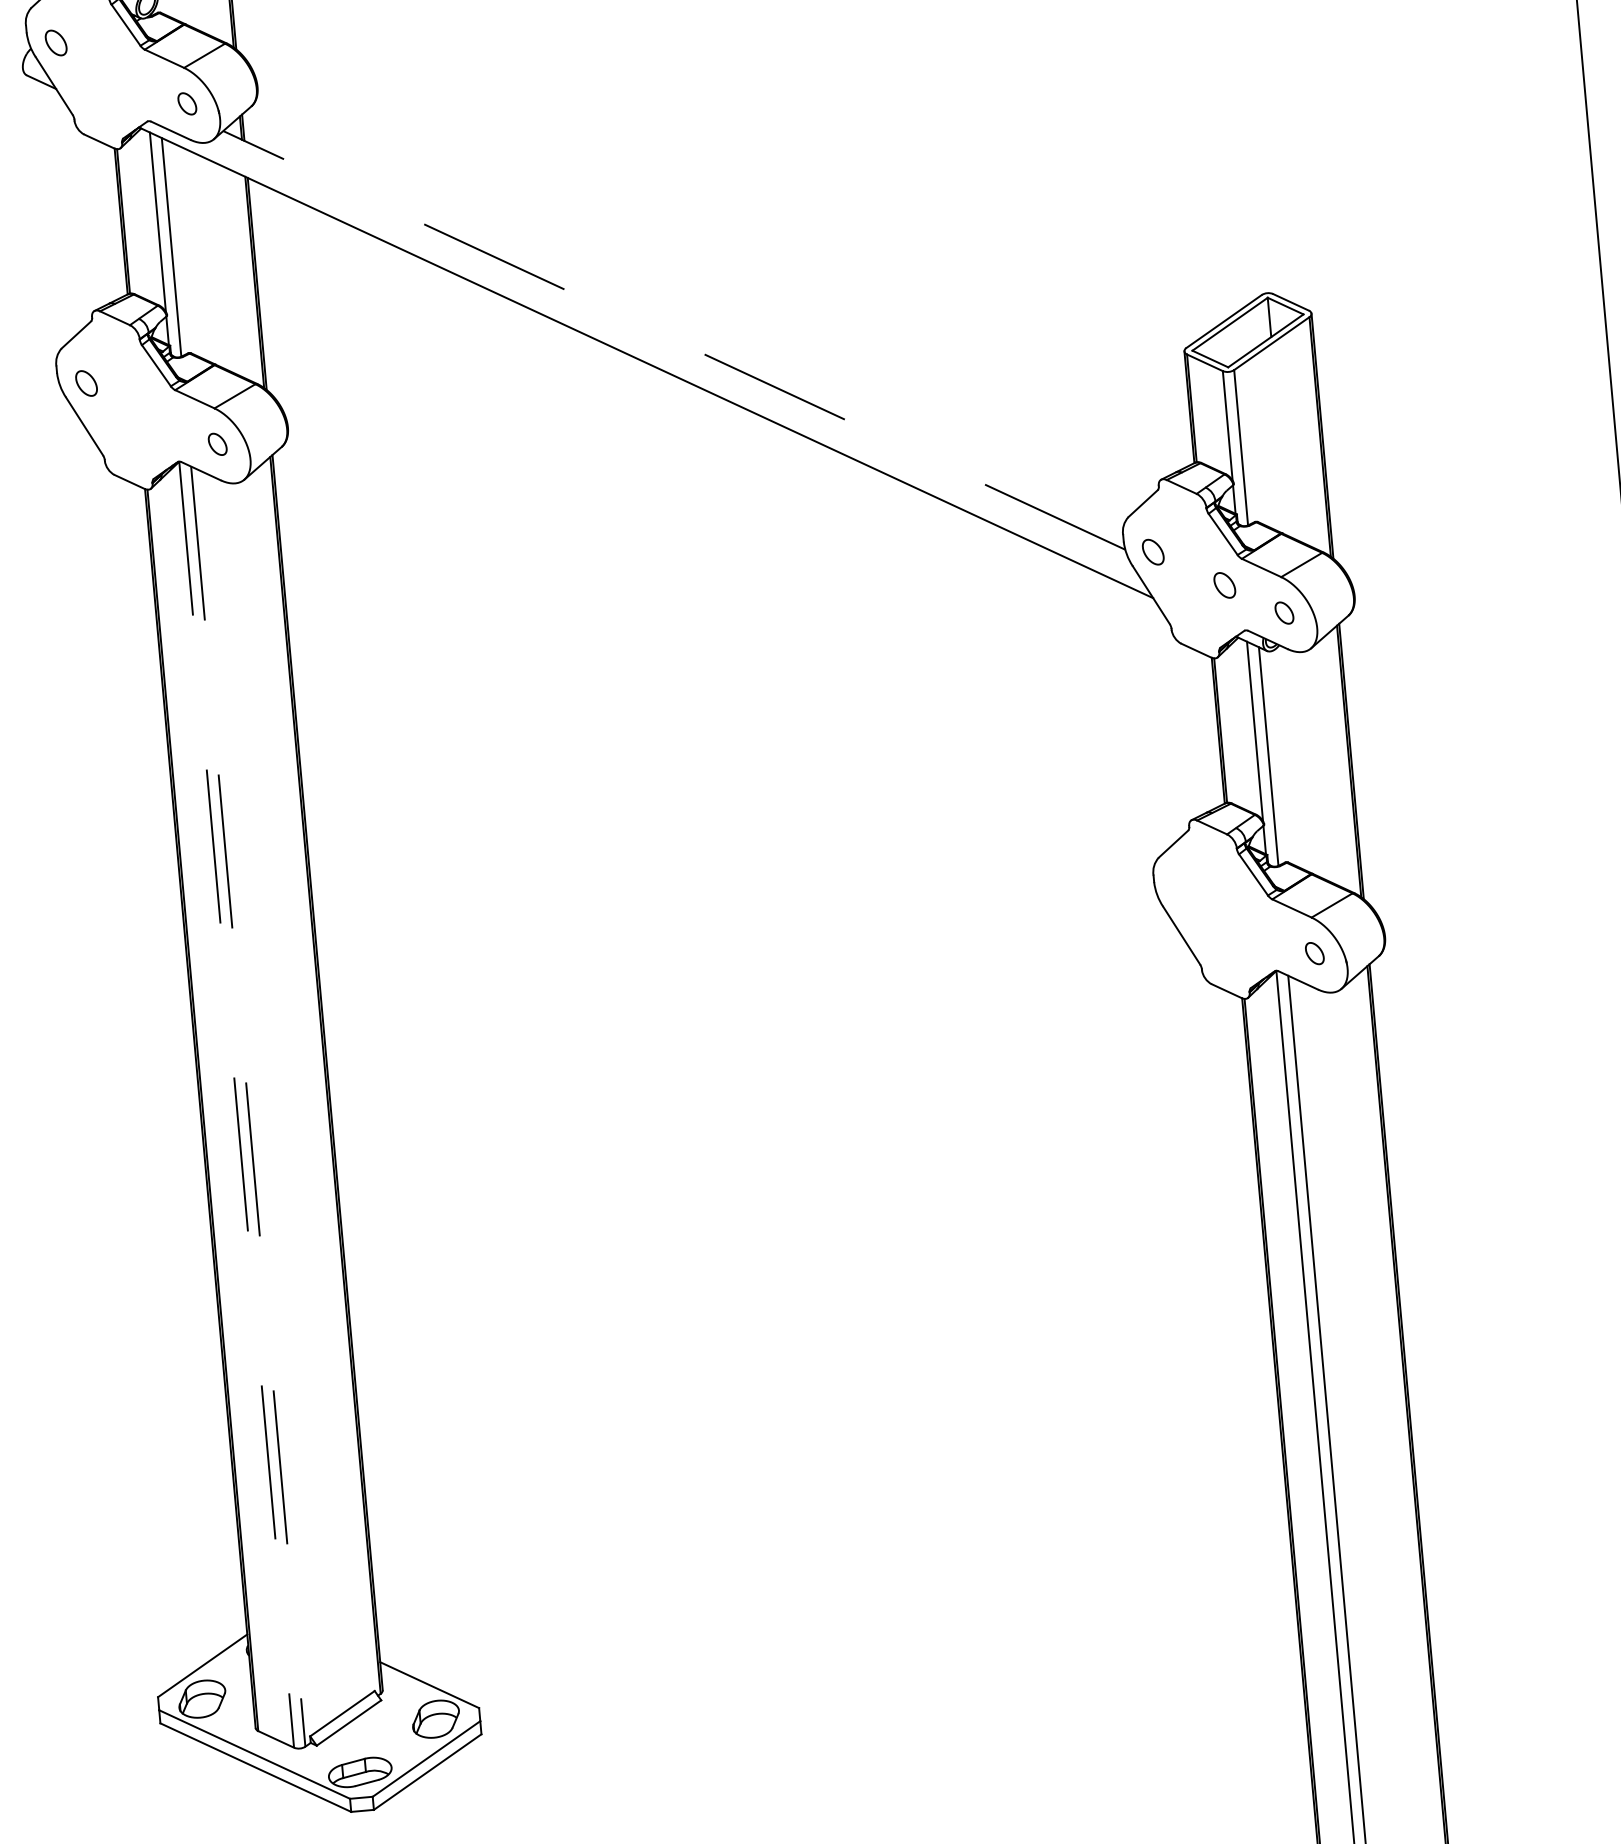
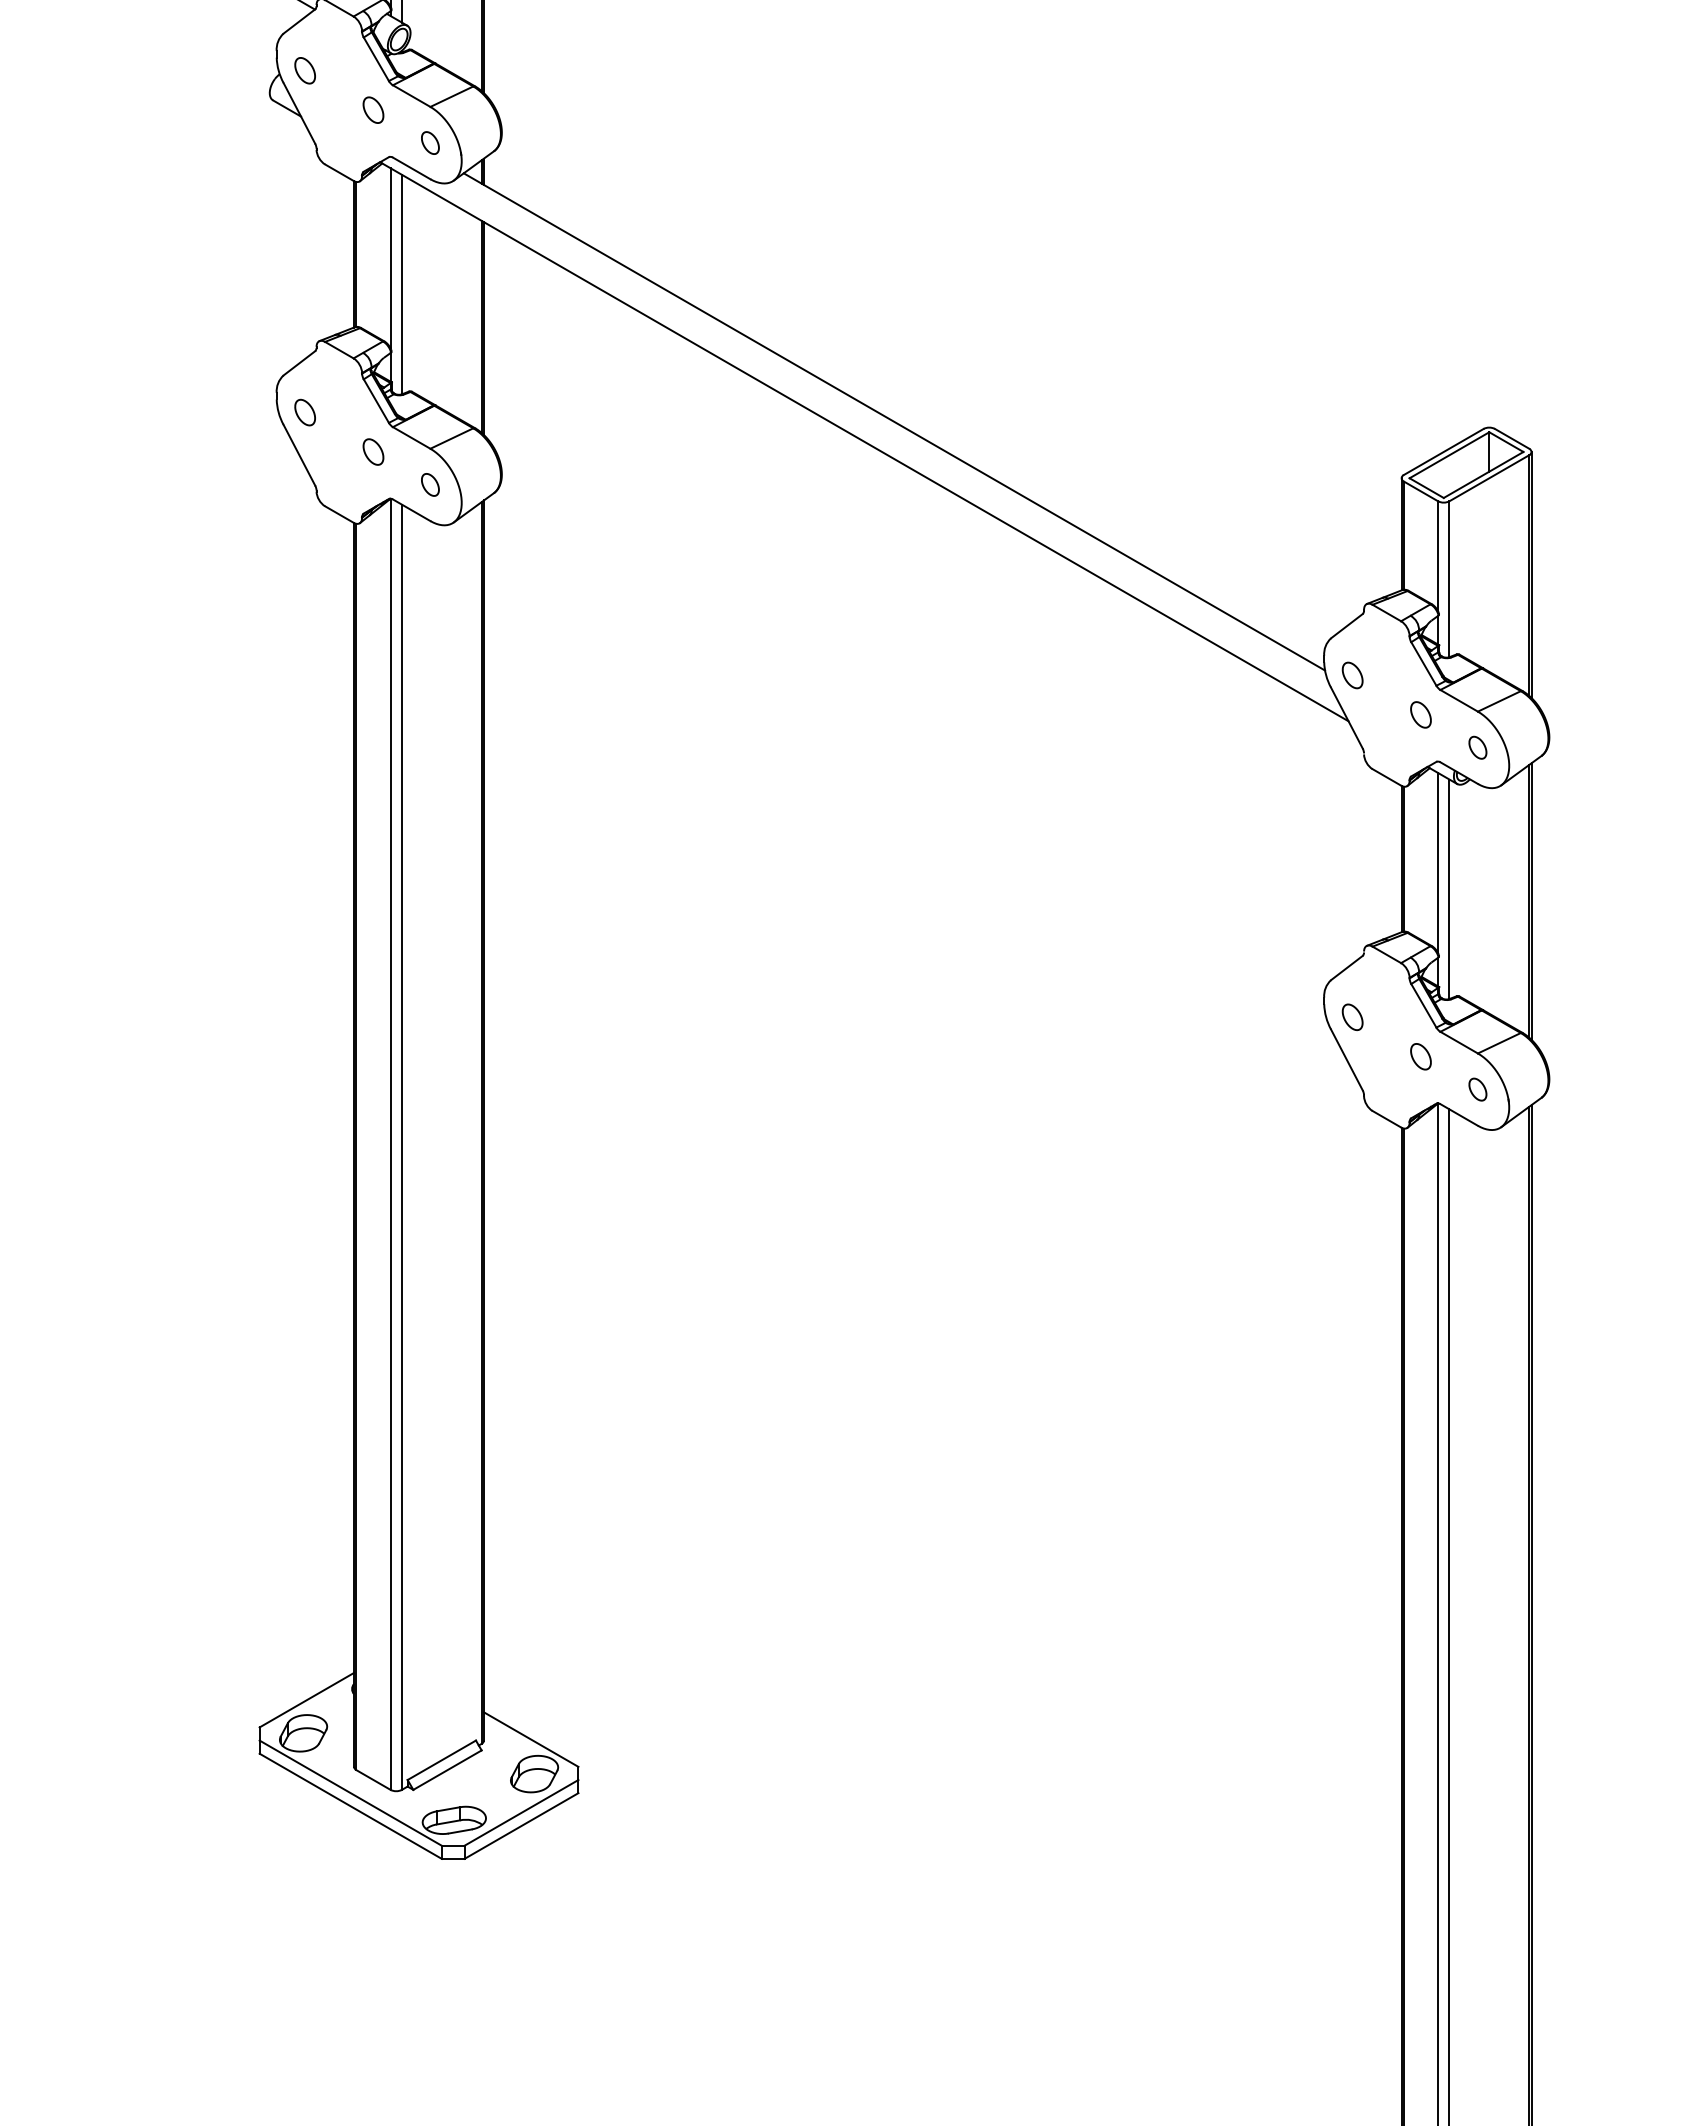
part: (127, 75) -> (373, 109), added
line: (673, 340) -> (893, 421), dashed -> solid
part: (158, 416) -> (373, 451), added
part: (1183, 892) -> (1352, 1017), added
part: (1254, 925) -> (1420, 1056), added
line: (236, 1104) -> (390, 1144), dashed -> solid
line: (247, 1106) -> (401, 1147), dashed -> solid

